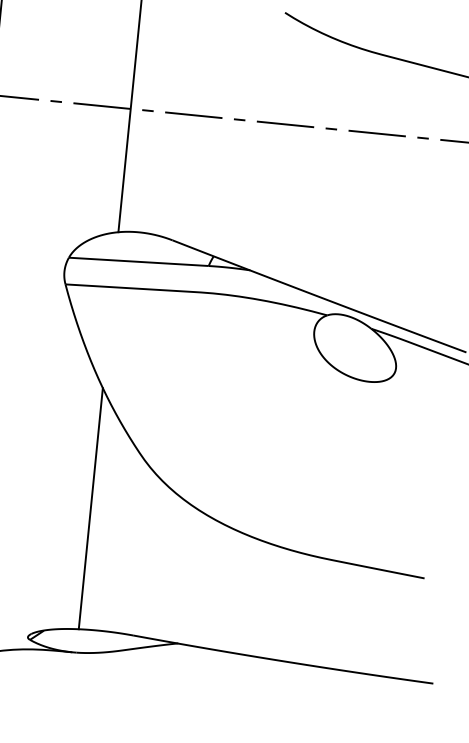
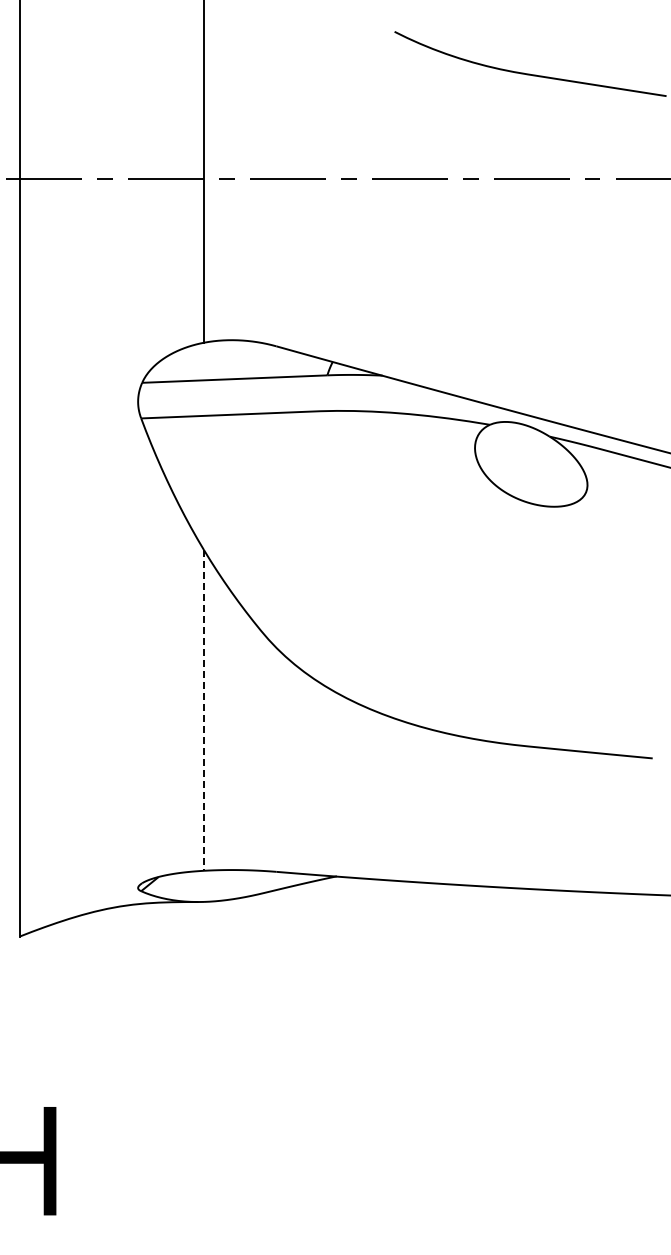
line: (91, 508) -> (204, 710), solid -> dashed

